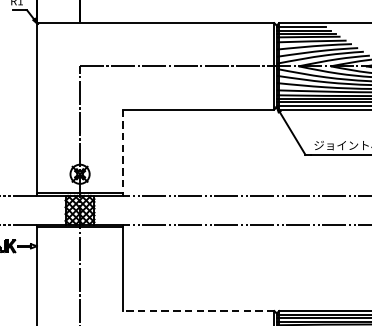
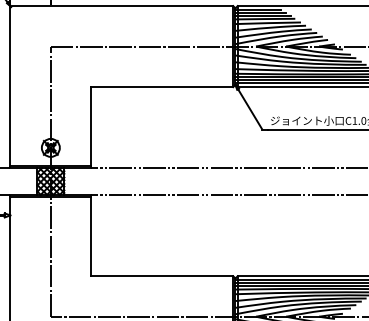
line: (123, 152) -> (91, 127), dashed -> solid
line: (199, 311) -> (162, 276), dashed -> solid

